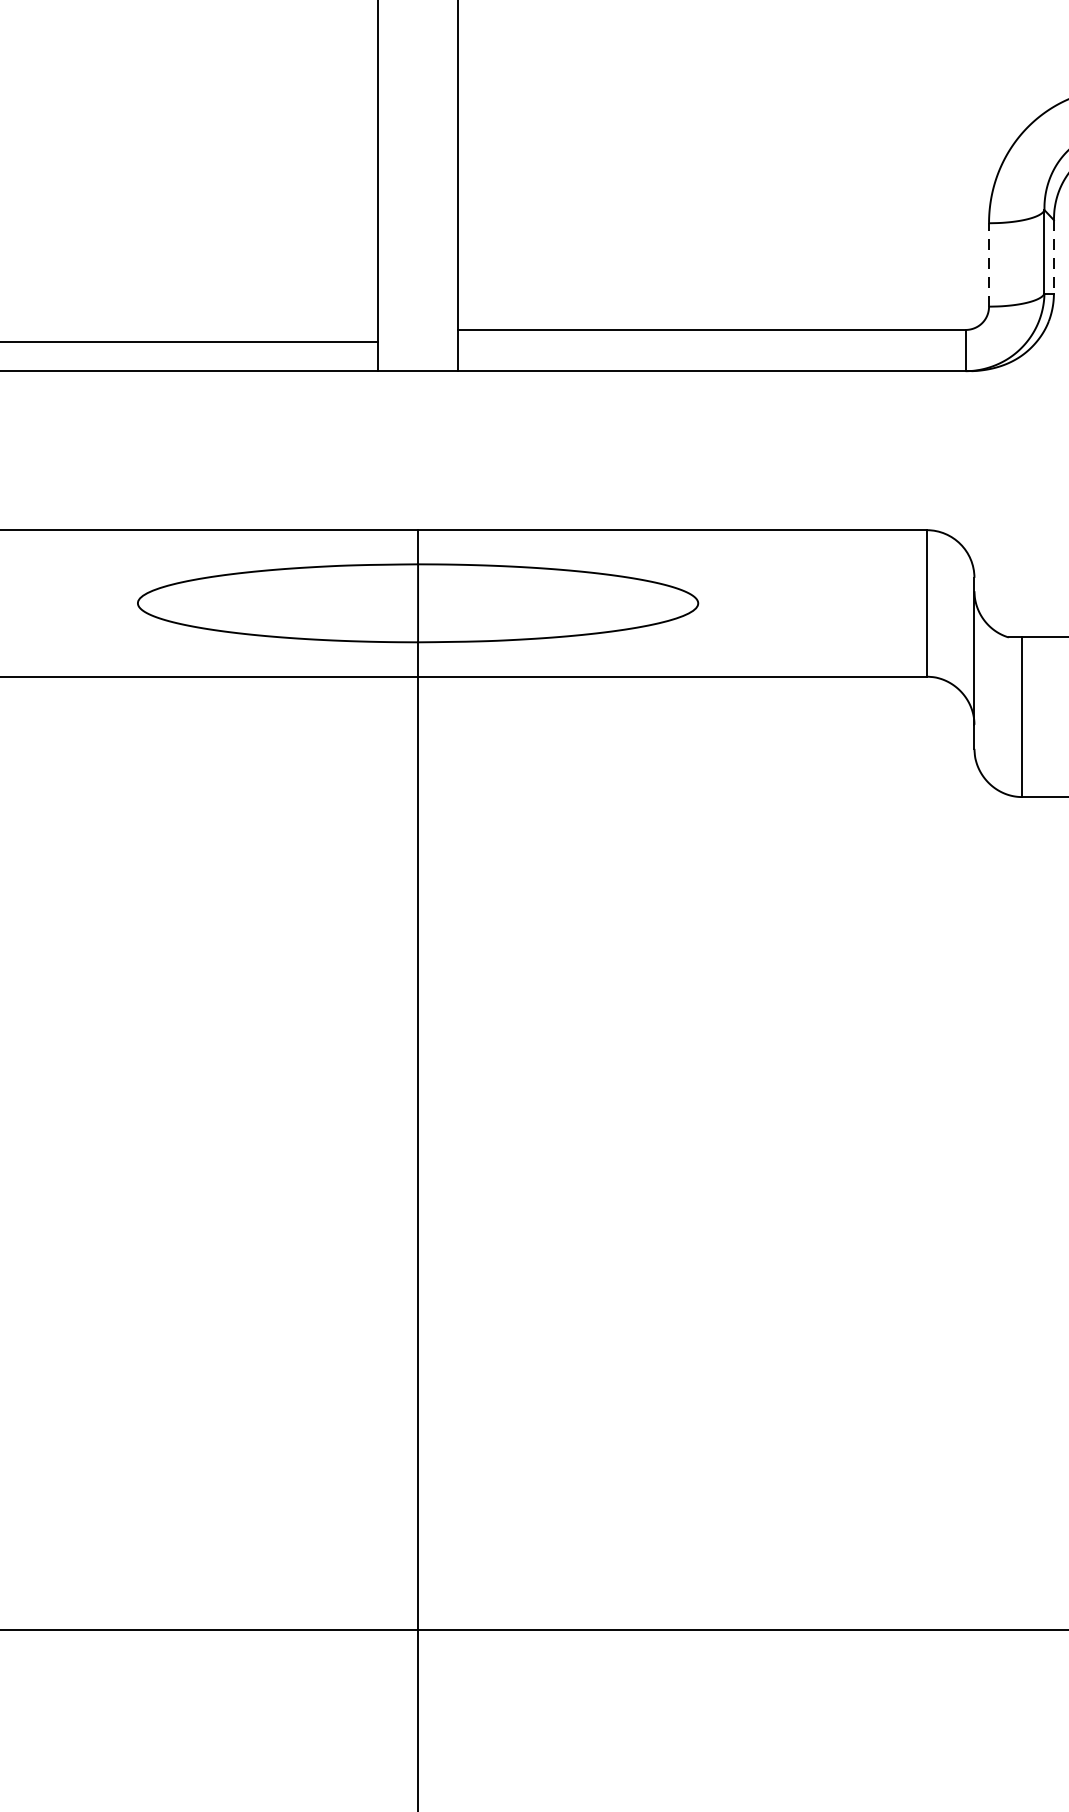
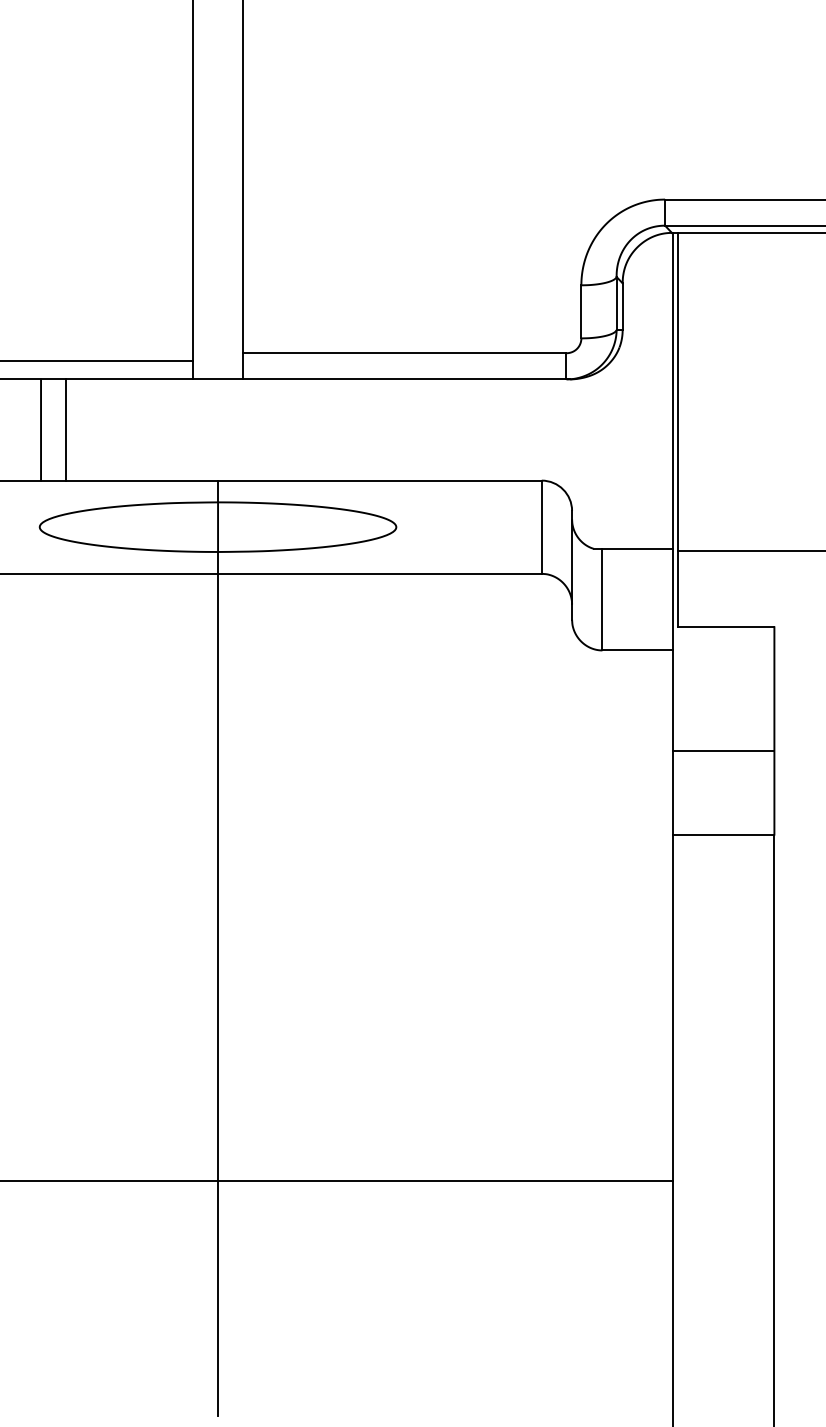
line: (1053, 258) -> (622, 307), dashed -> solid
line: (989, 264) -> (581, 311), dashed -> solid
line: (140, 449) -> (41, 429), added
line: (179, 449) -> (66, 429), added

